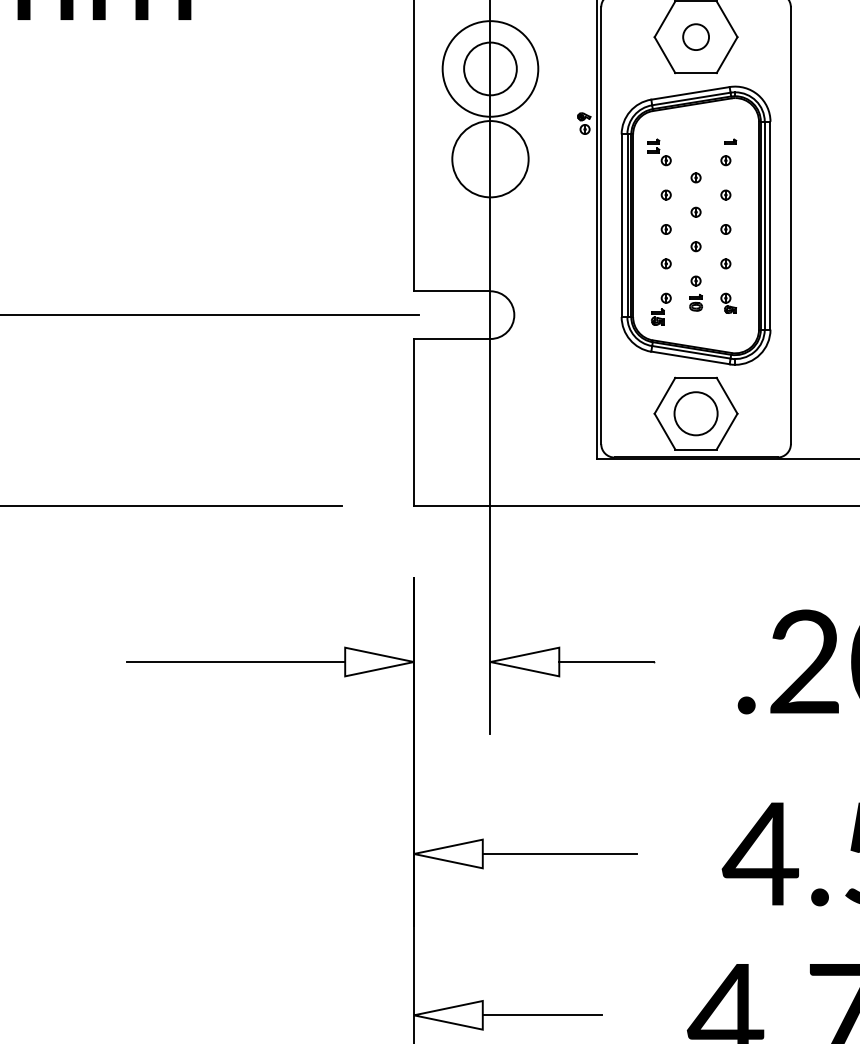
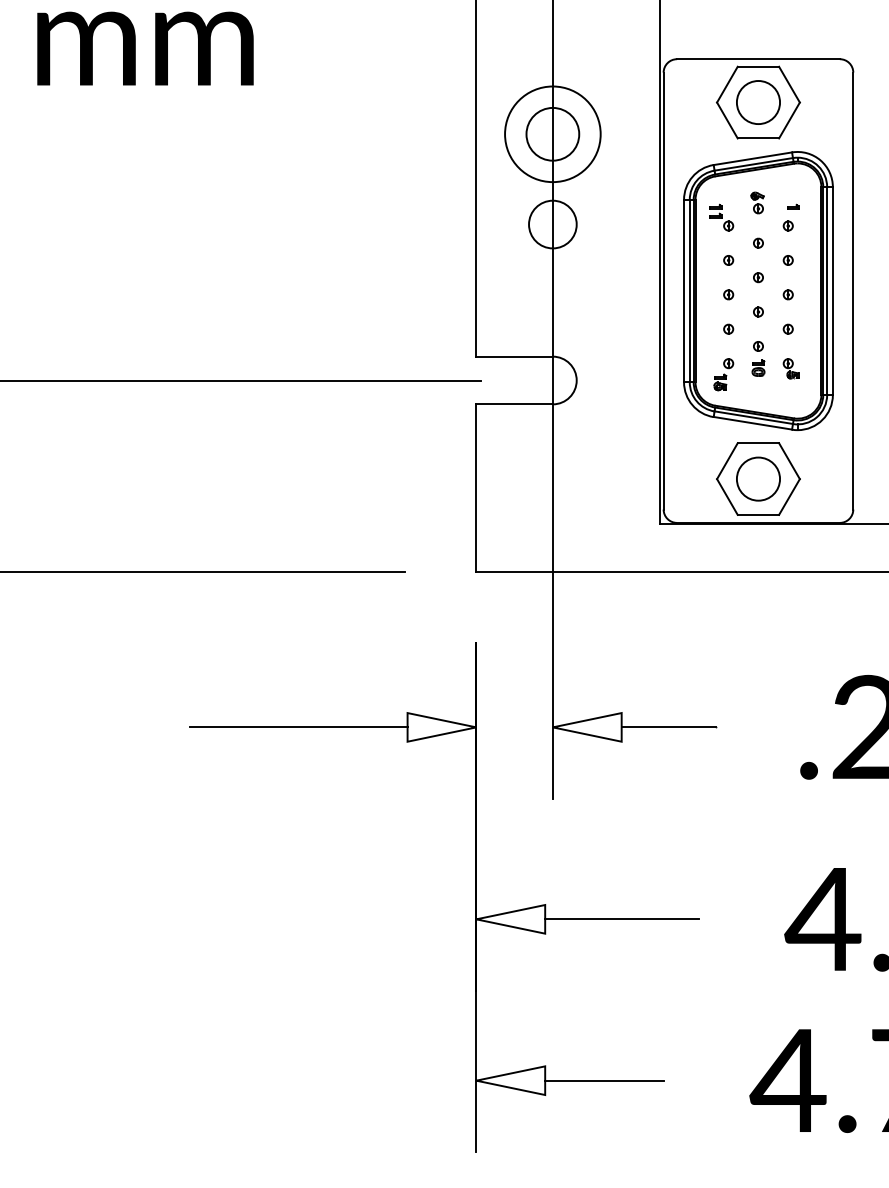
circle: (696, 37) -> (758, 102), size x1.67
part: (584, 123) -> (757, 202), moved
circle: (490, 159) -> (552, 224), size x0.62

